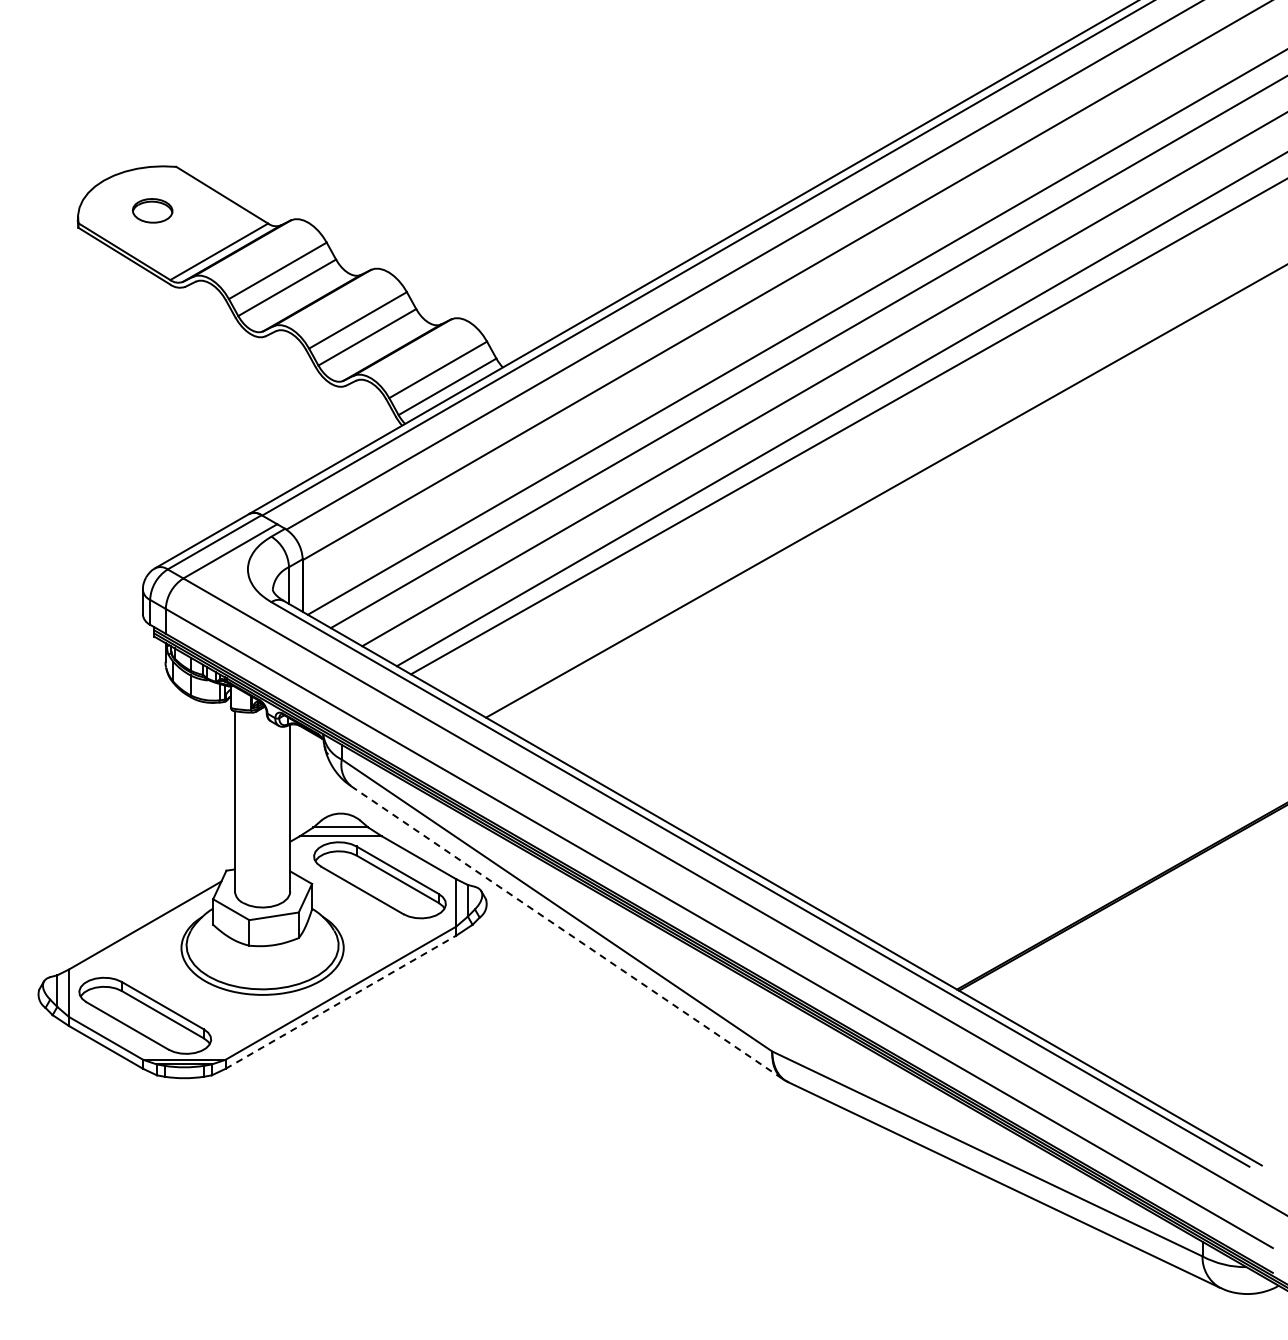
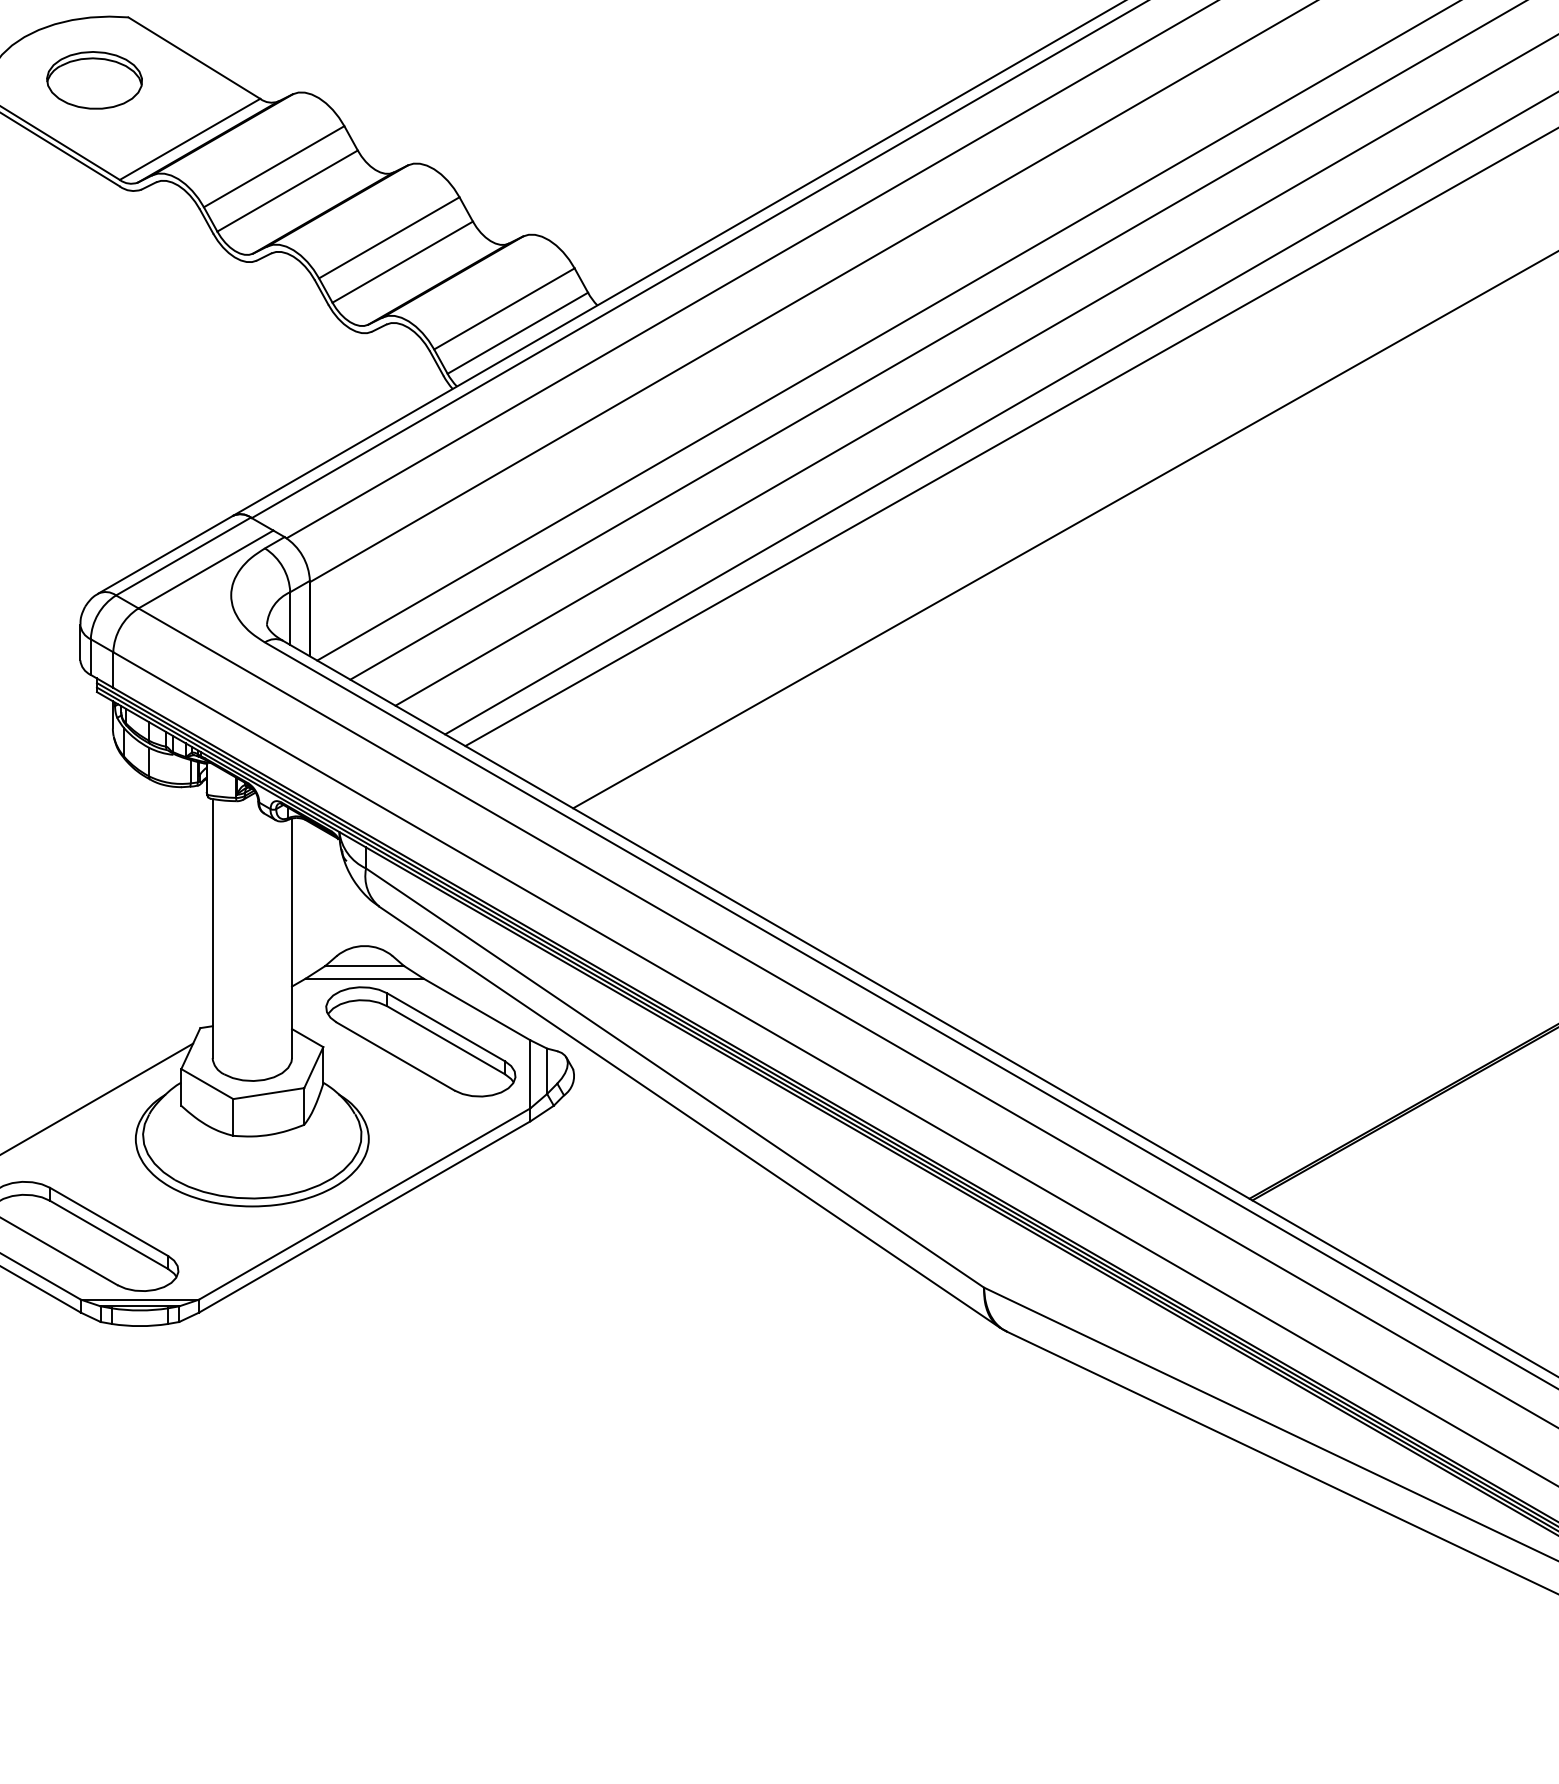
part: (152, 210) -> (94, 80), size x1.67
line: (567, 932) -> (690, 1116), dashed -> solid
line: (341, 1002) -> (365, 1217), dashed -> solid

